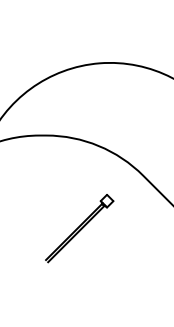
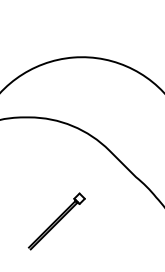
part: (79, 228) -> (56, 221), moved

